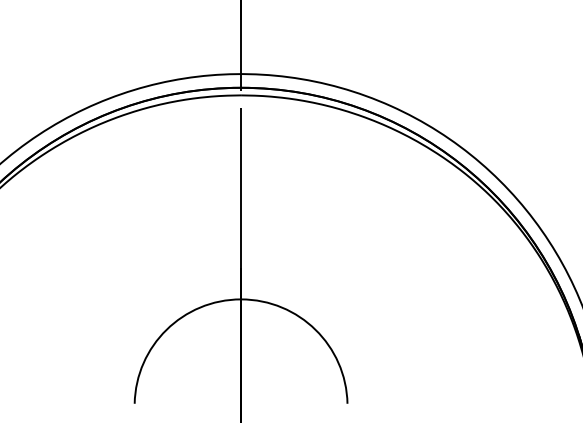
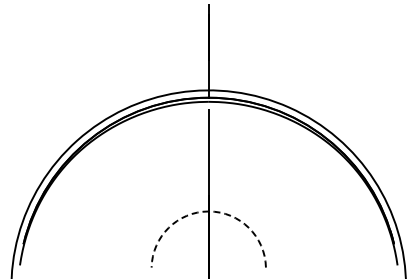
arc: (240, 299) -> (208, 211), solid -> dashed

